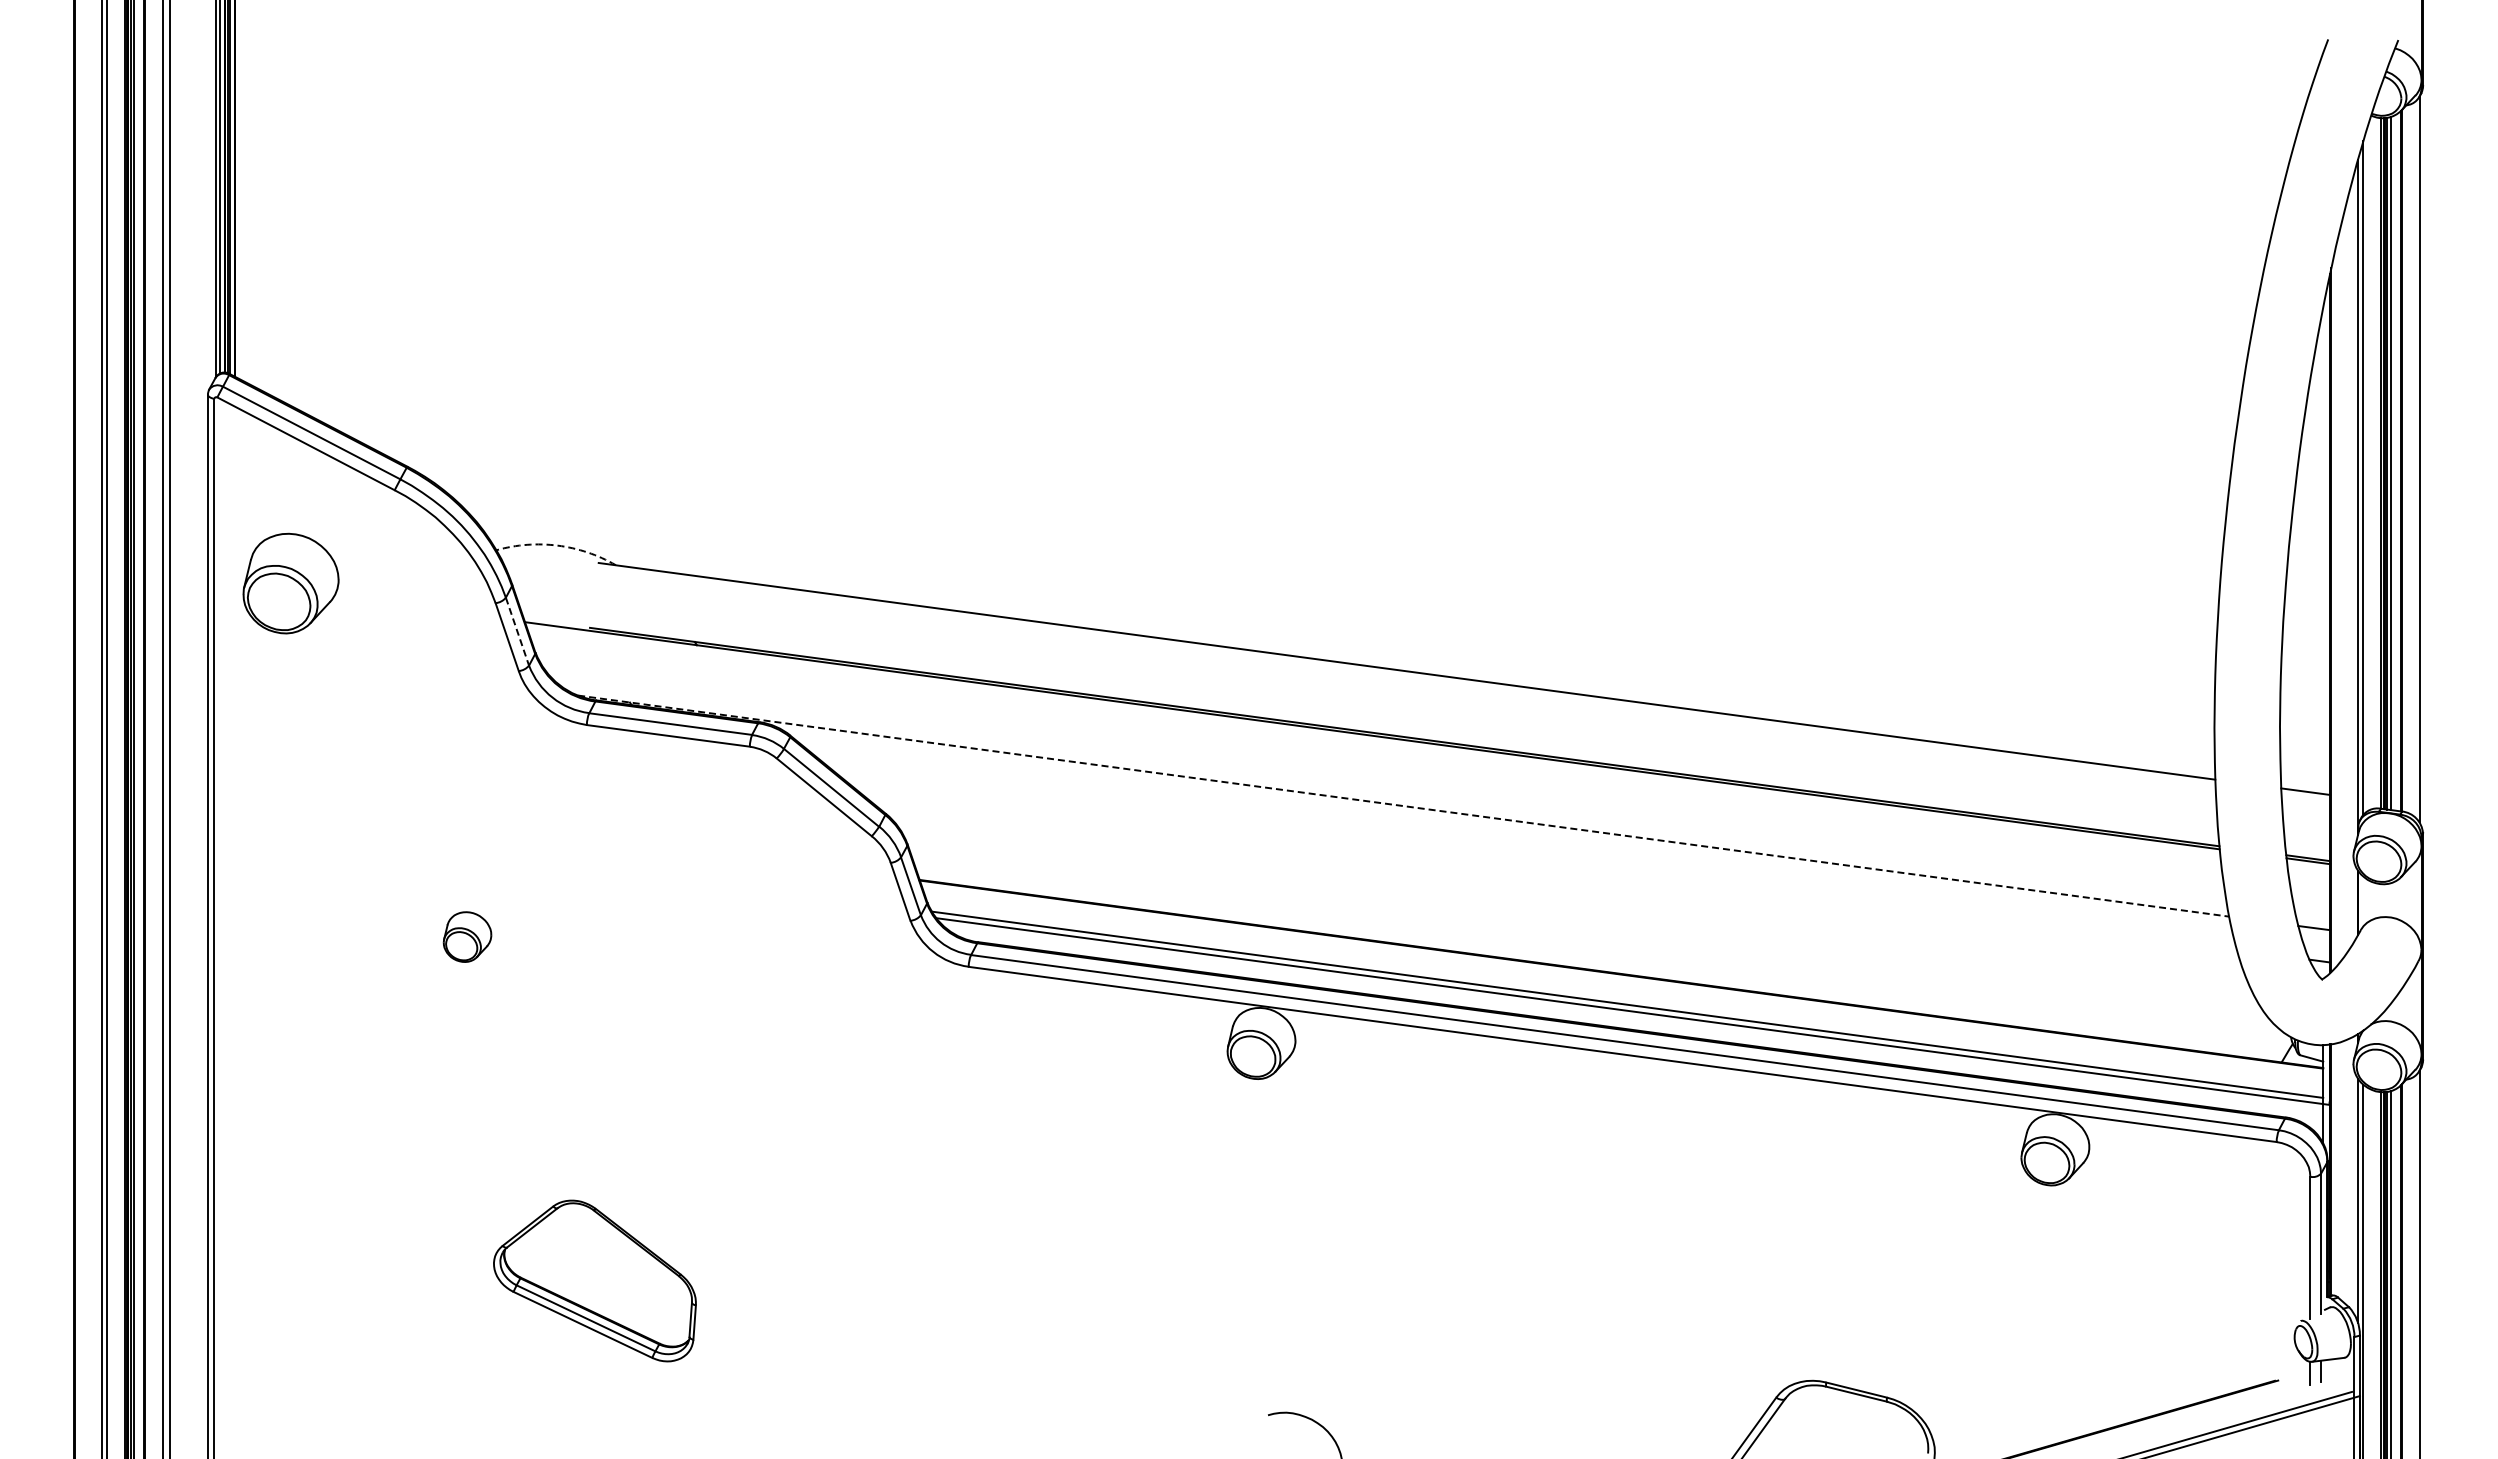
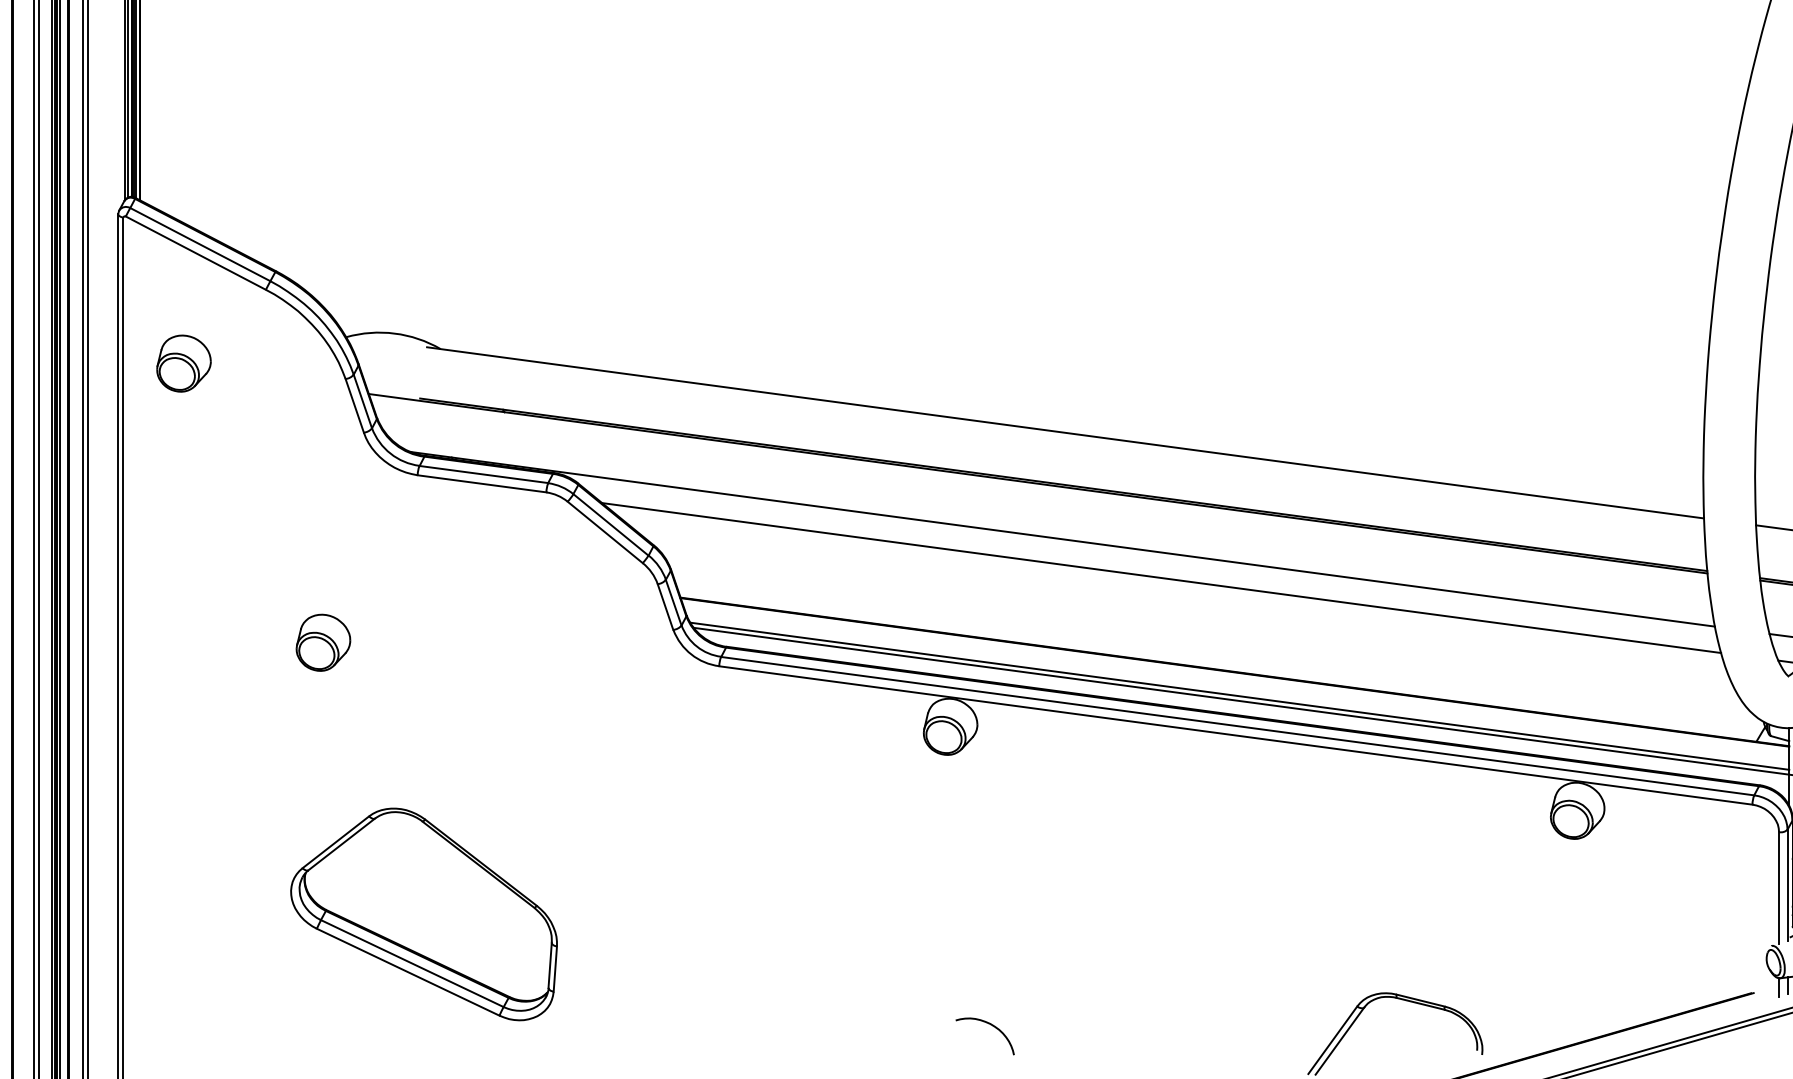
arc: (557, 545) -> (394, 333), dashed -> solid
part: (290, 583) -> (183, 363), size x0.71
line: (517, 631) -> (362, 401), dashed -> solid
line: (1403, 806) -> (1062, 539), dashed -> solid
line: (1528, 855) -> (1161, 578), added
part: (467, 936) -> (323, 642), size x1.43
part: (594, 1280) -> (423, 914), size x1.67

